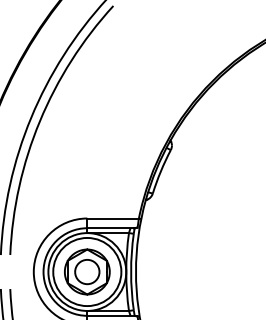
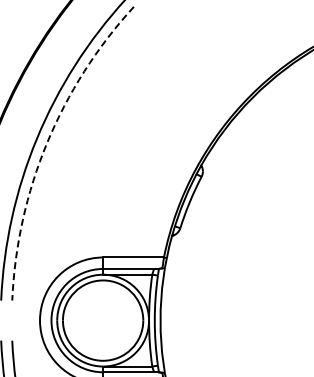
arc: (40, 120) -> (47, 142), solid -> dashed
part: (86, 271) -> (102, 320), removed

